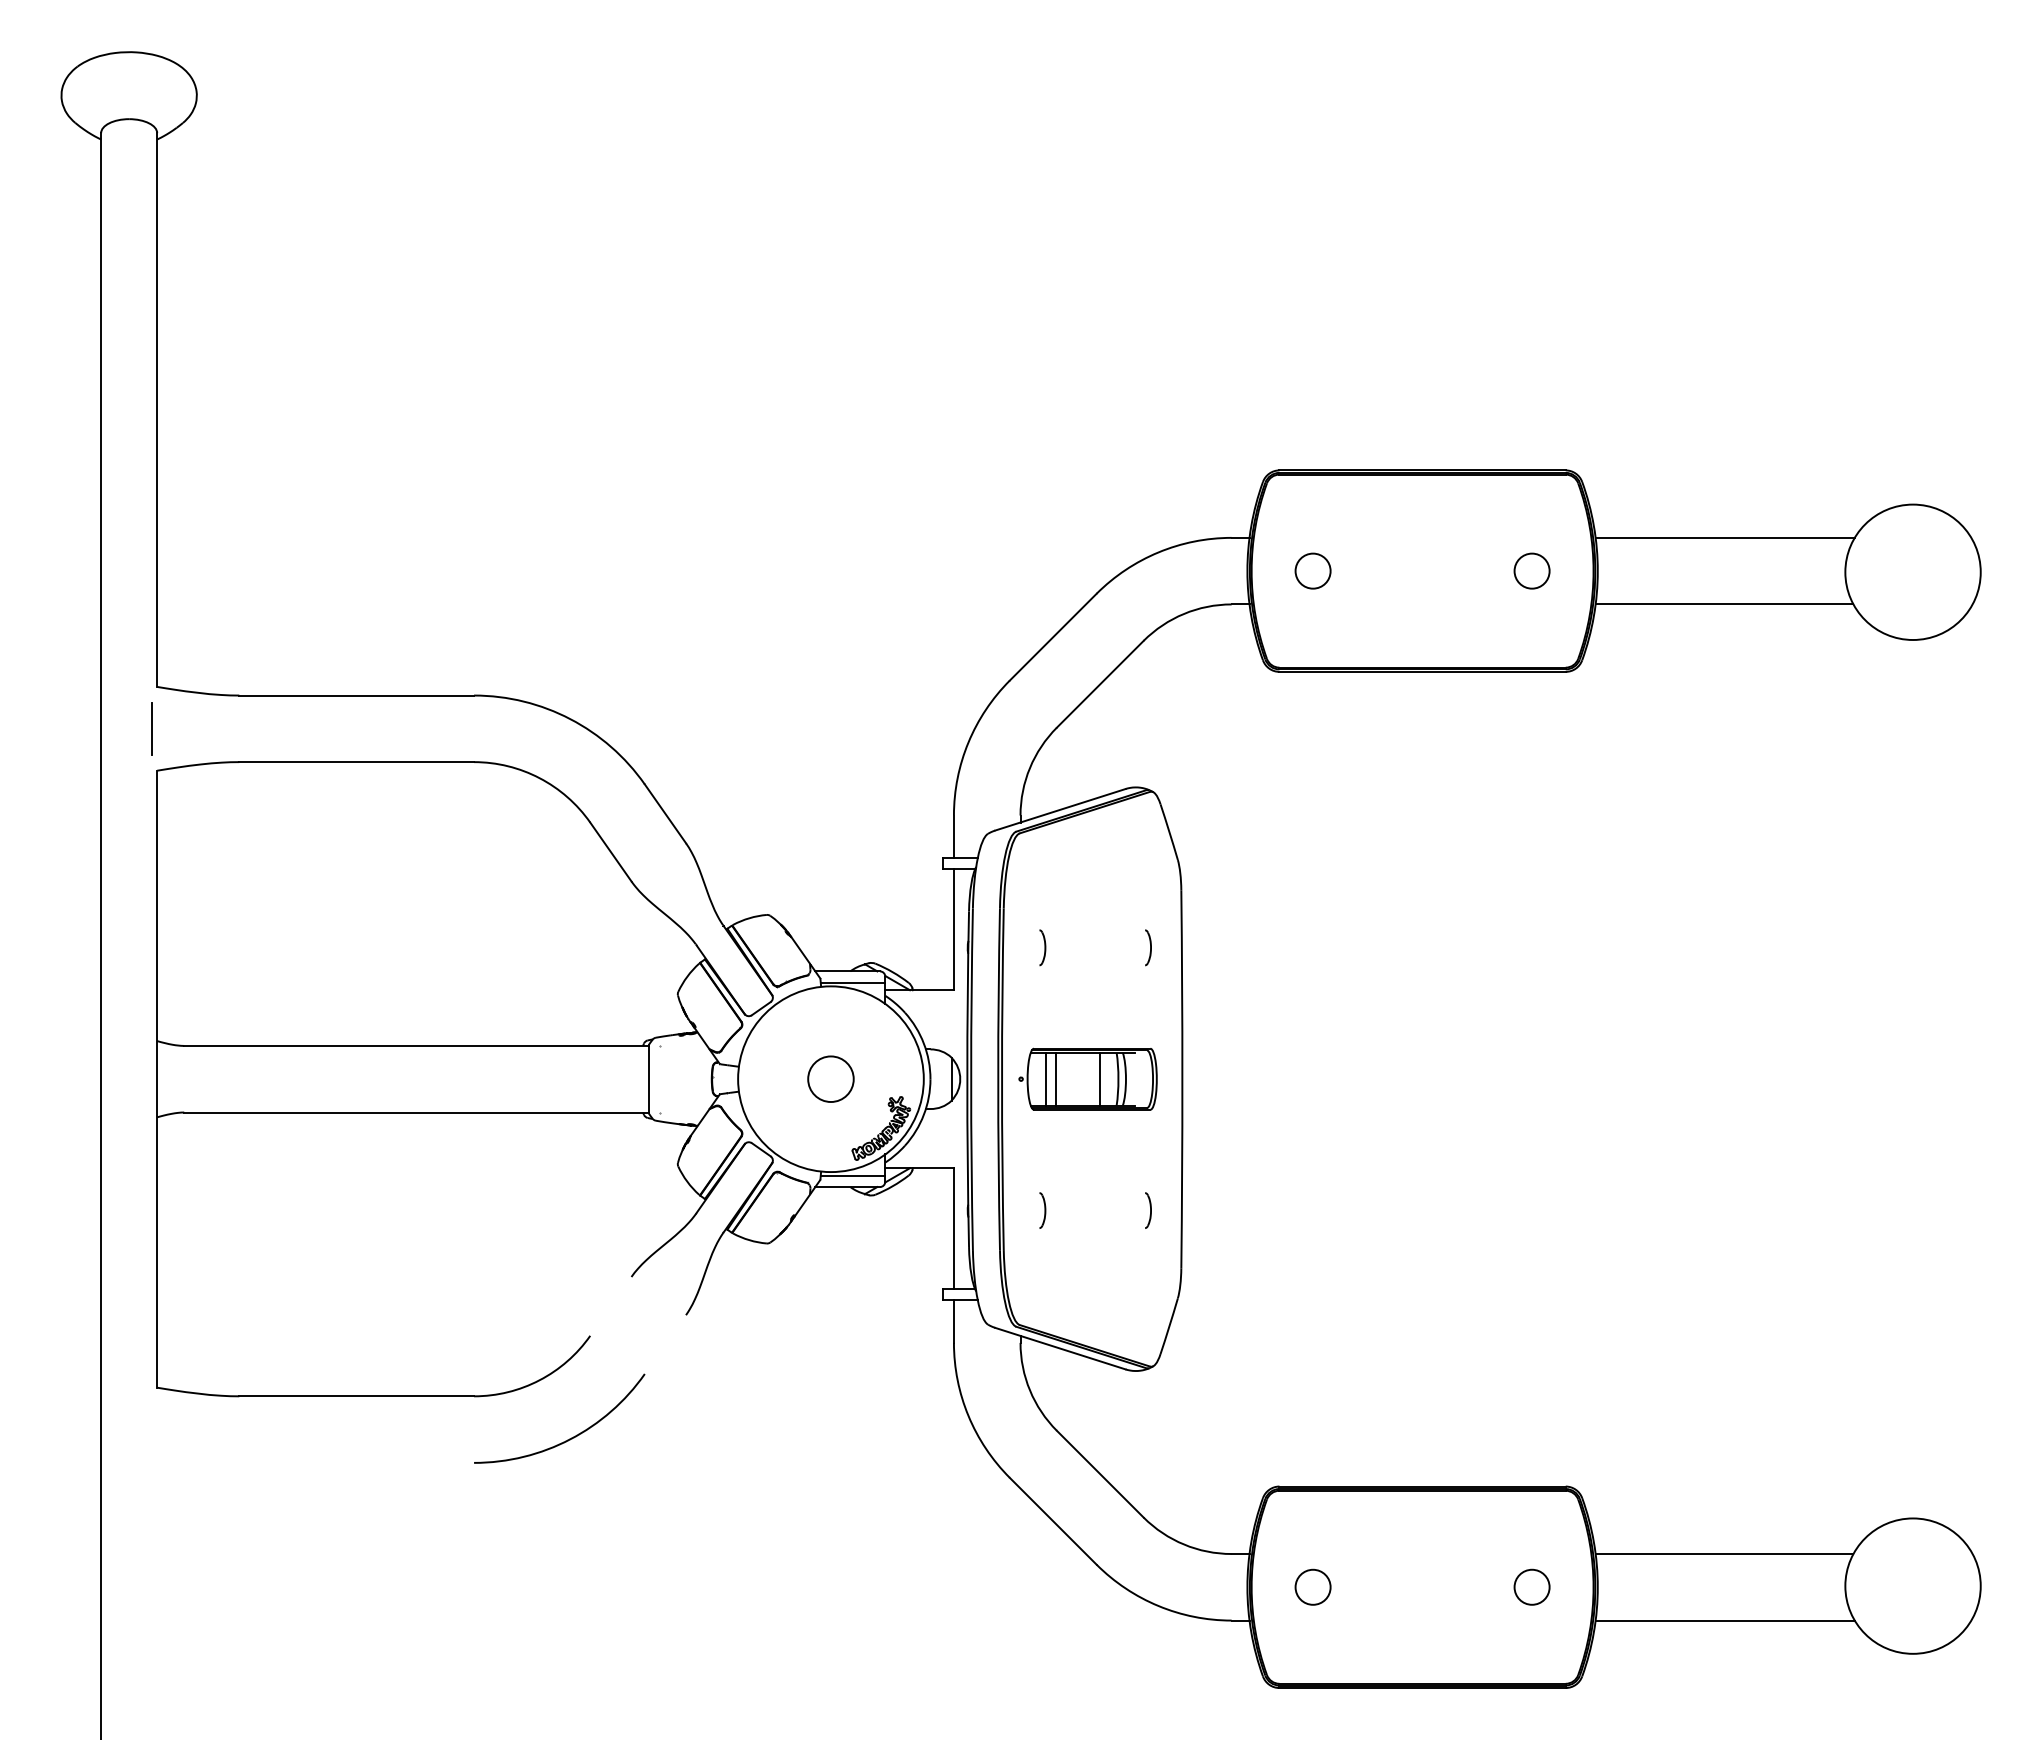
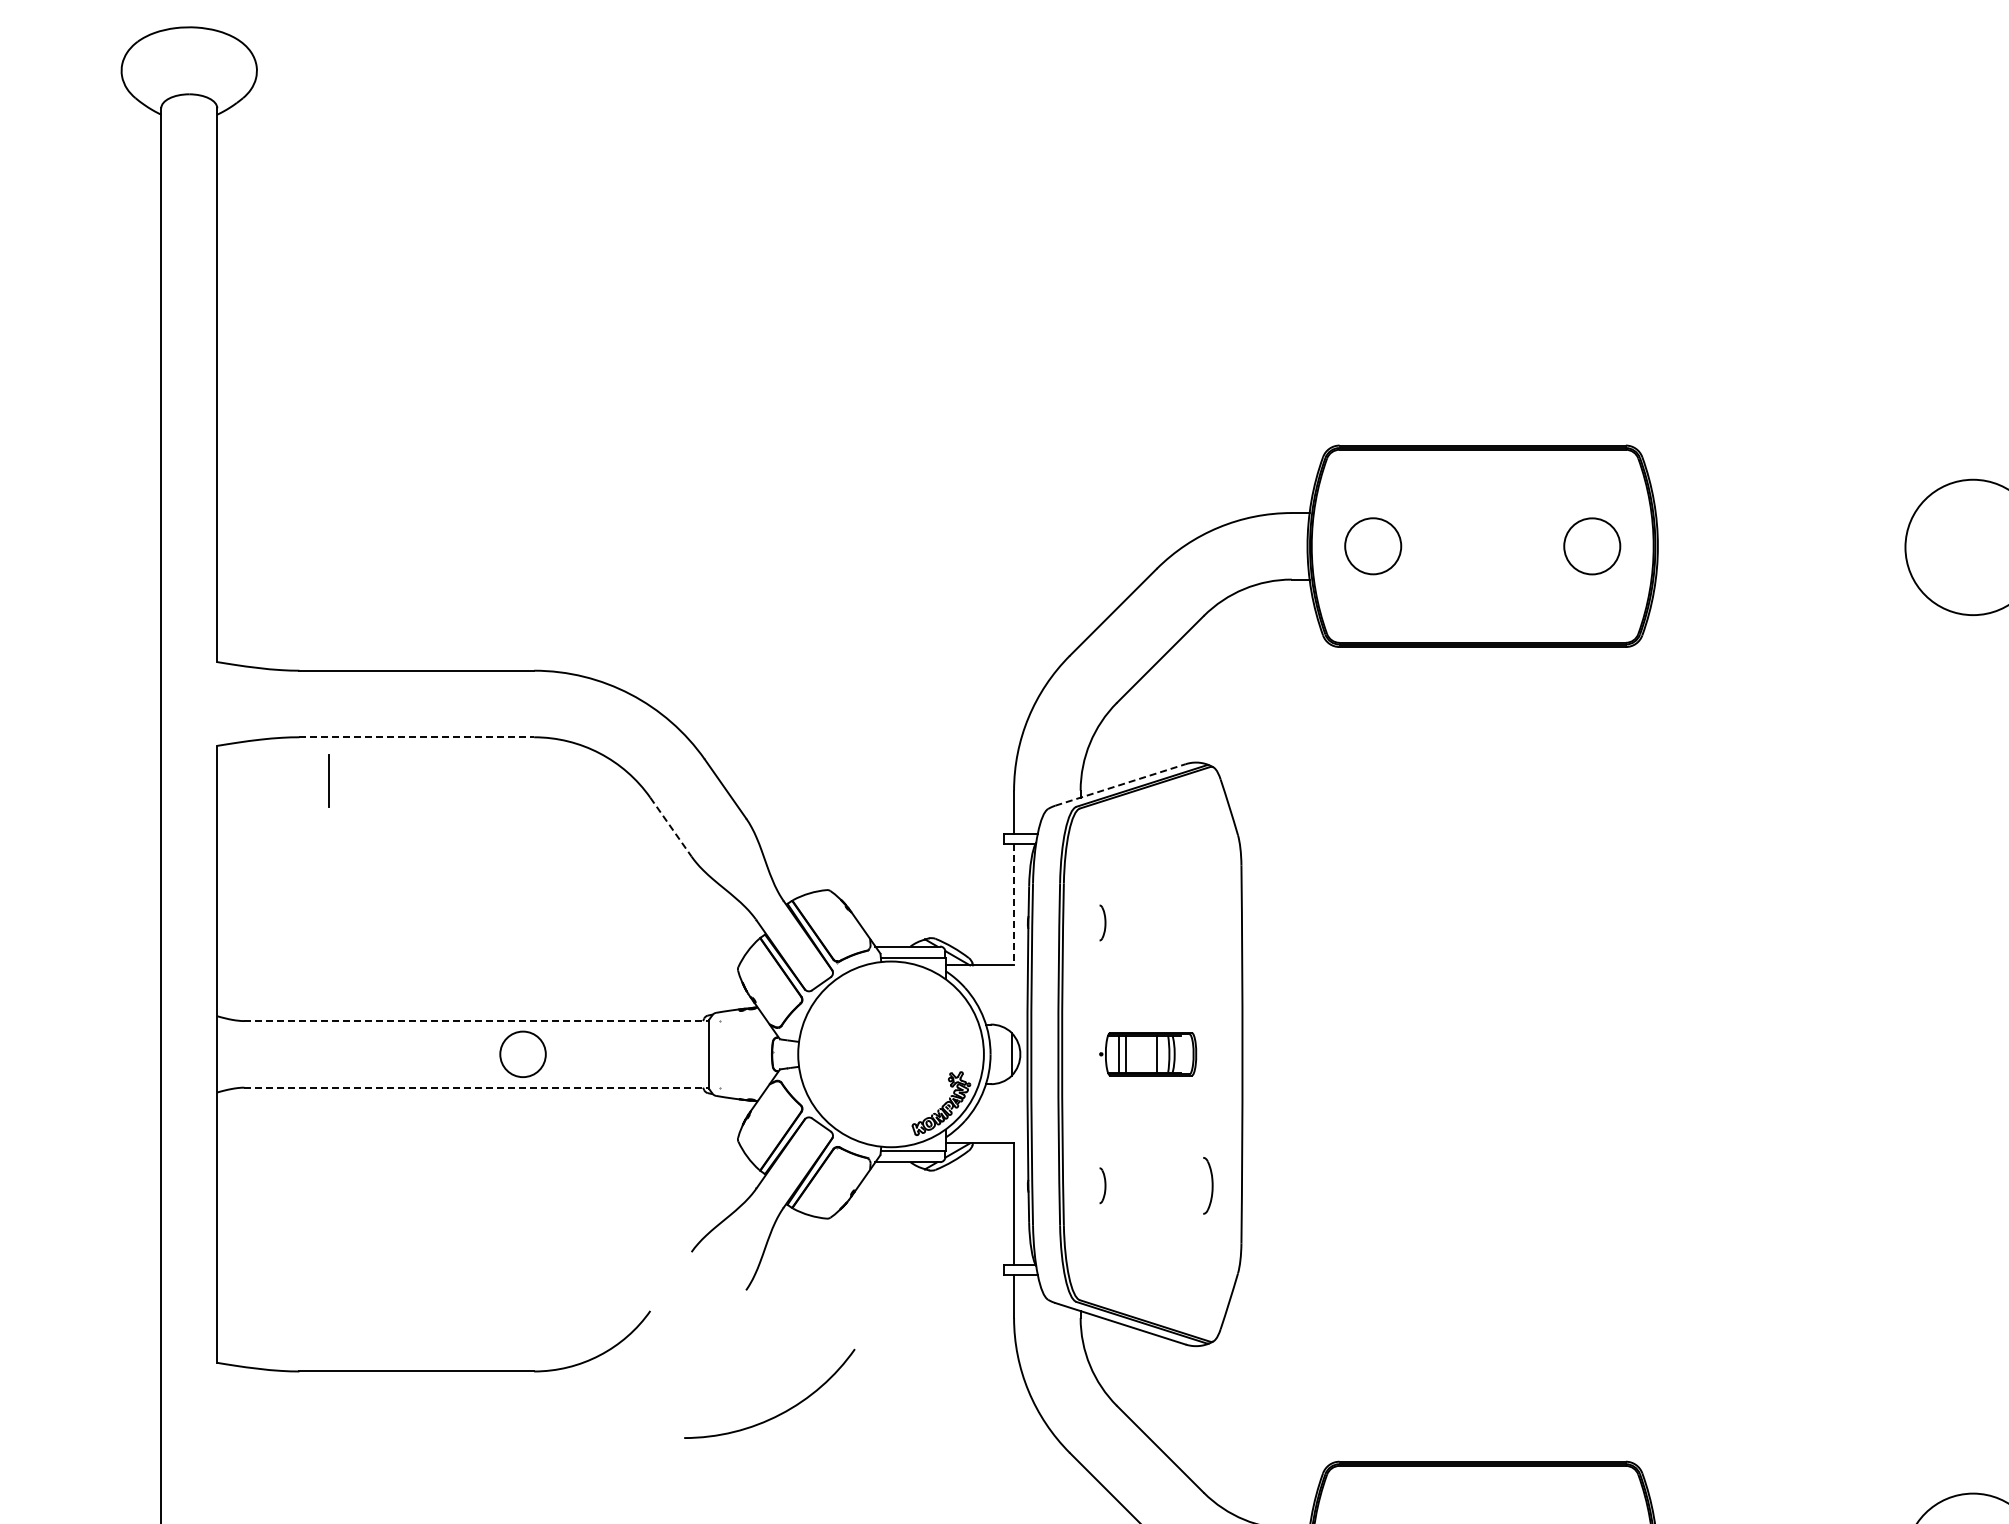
line: (1724, 537) -> (1784, 512), removed
circle: (1312, 570) -> (1372, 545), size x1.6
circle: (1531, 570) -> (1591, 545), size x1.6
line: (1724, 604) -> (1784, 579), removed
line: (151, 728) -> (328, 780), moved
line: (357, 762) -> (417, 737), solid -> dashed
line: (1060, 809) -> (1120, 784), solid -> dashed
line: (610, 852) -> (670, 827), solid -> dashed
line: (953, 929) -> (1013, 904), solid -> dashed
part: (1148, 947) -> (1208, 922), removed
line: (417, 1045) -> (477, 1020), solid -> dashed
circle: (830, 1078) -> (522, 1053), moved
part: (1087, 1078) -> (1147, 1053), size x0.7
line: (417, 1112) -> (477, 1087), solid -> dashed
part: (1148, 1210) -> (1208, 1185), size x1.6
arc: (569, 1438) -> (779, 1413), moved

